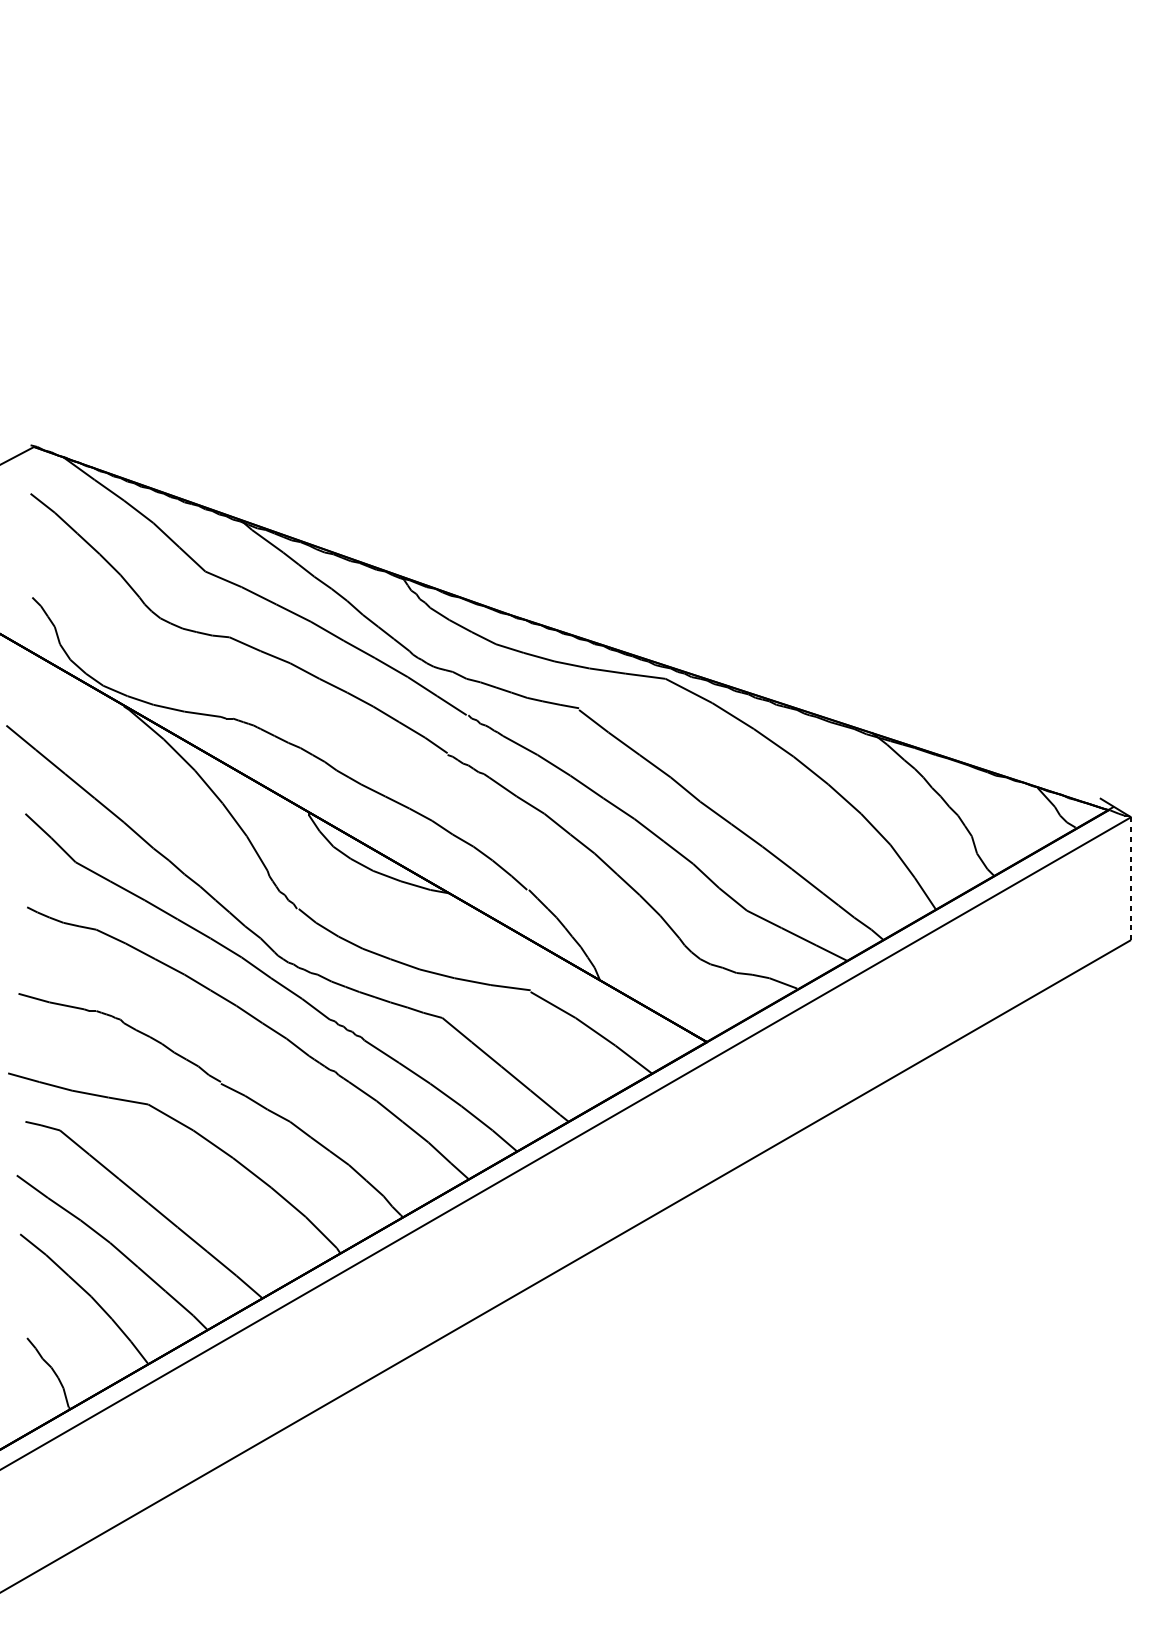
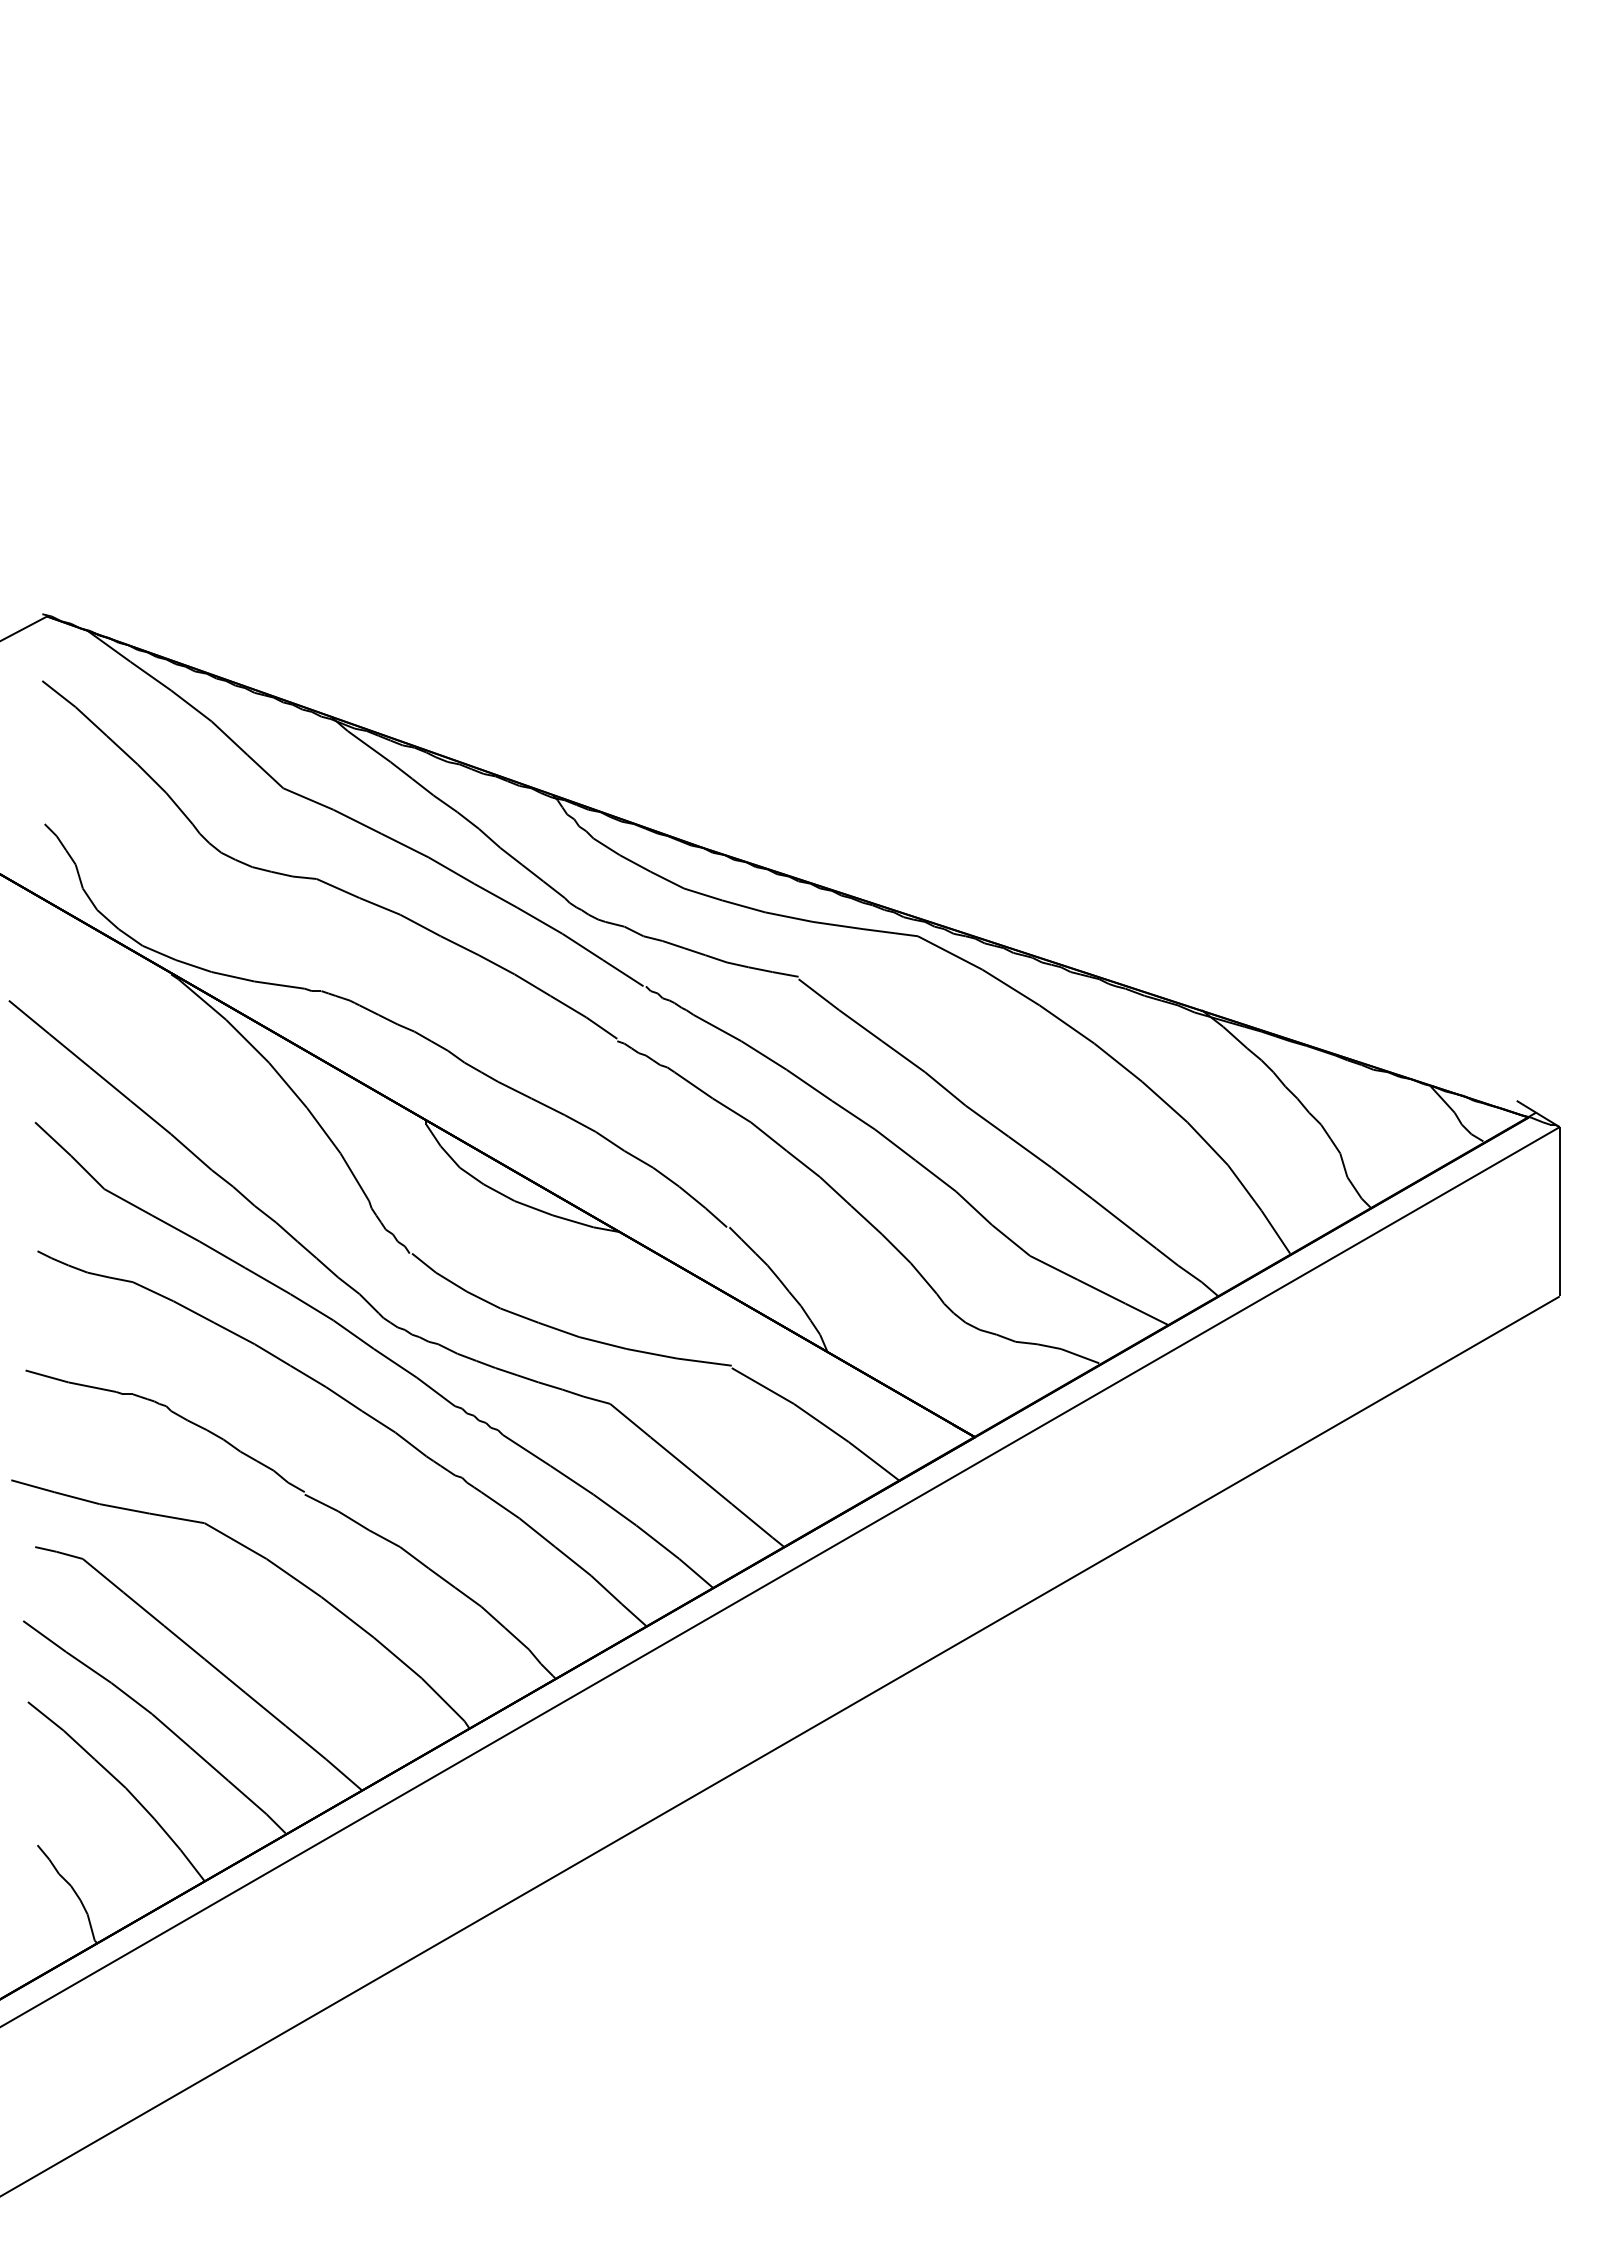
line: (1130, 878) -> (1559, 1211), dashed -> solid

